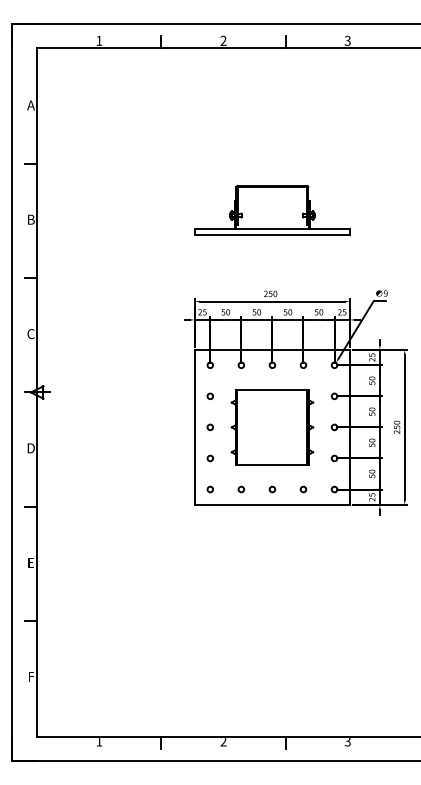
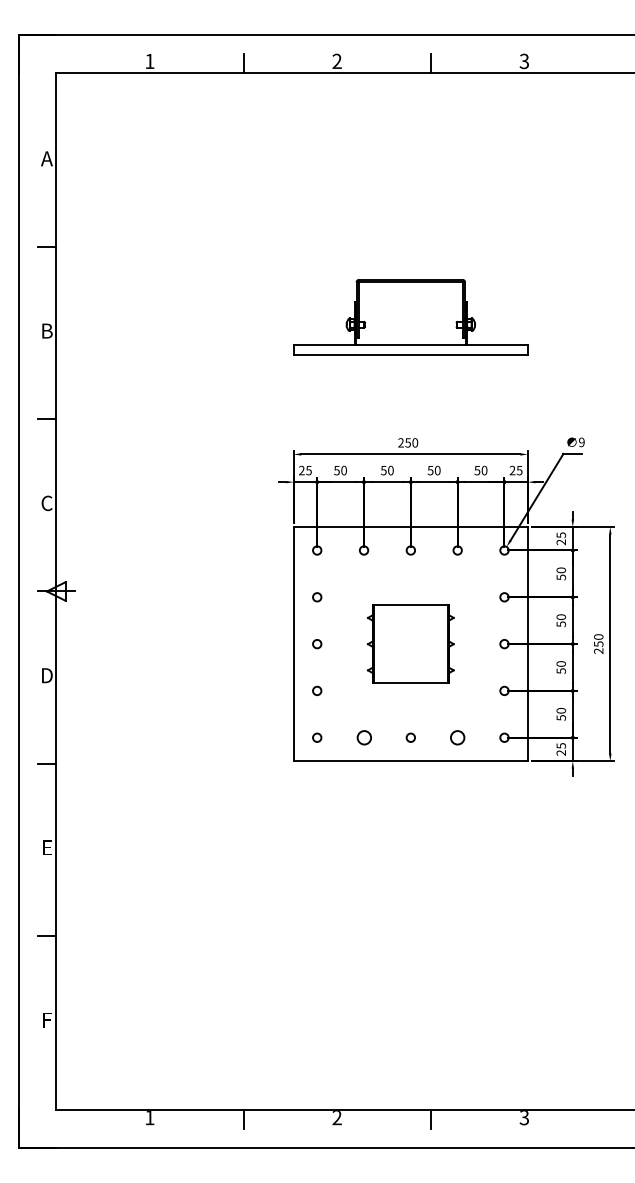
part: (272, 427) -> (410, 644), size x0.7
circle: (240, 489) -> (362, 737), size x1.6
circle: (303, 489) -> (457, 737), size x1.6

